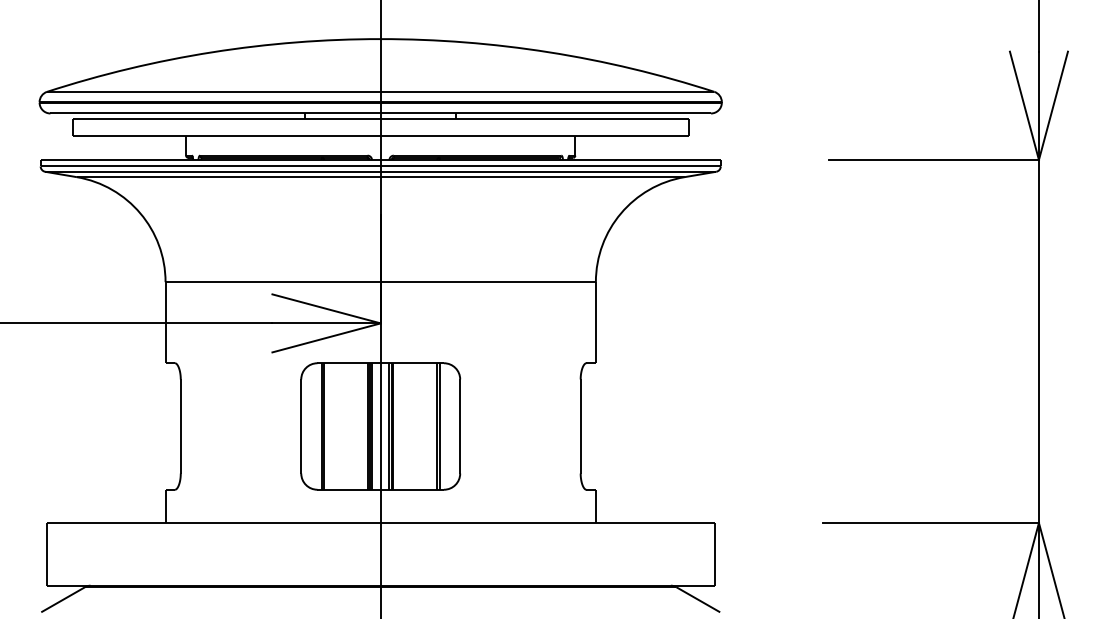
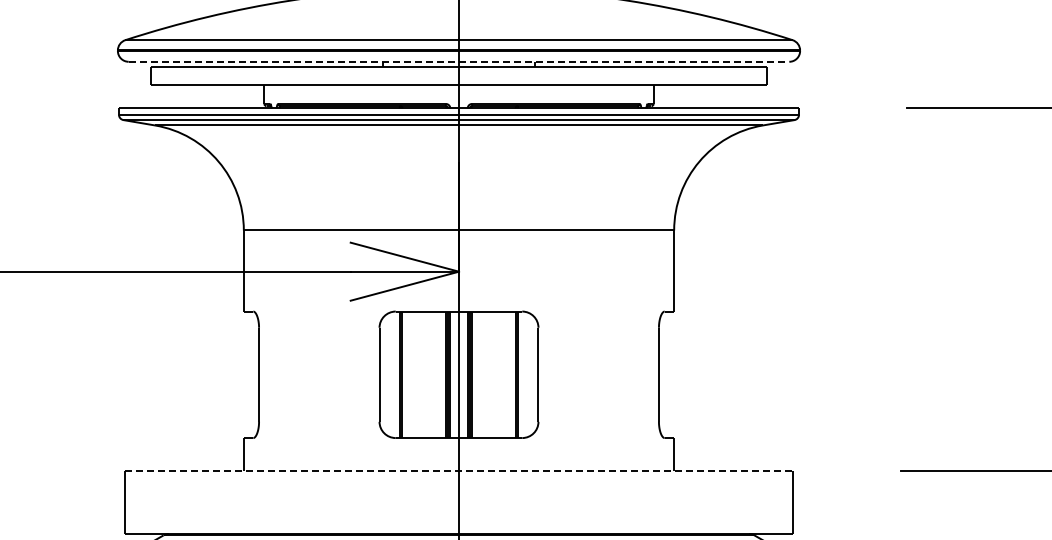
line: (381, 113) -> (459, 61), solid -> dashed
line: (381, 522) -> (459, 470), solid -> dashed

